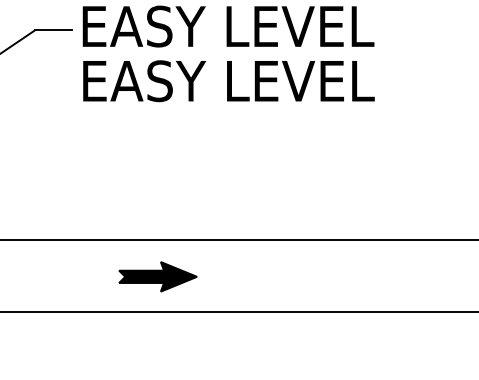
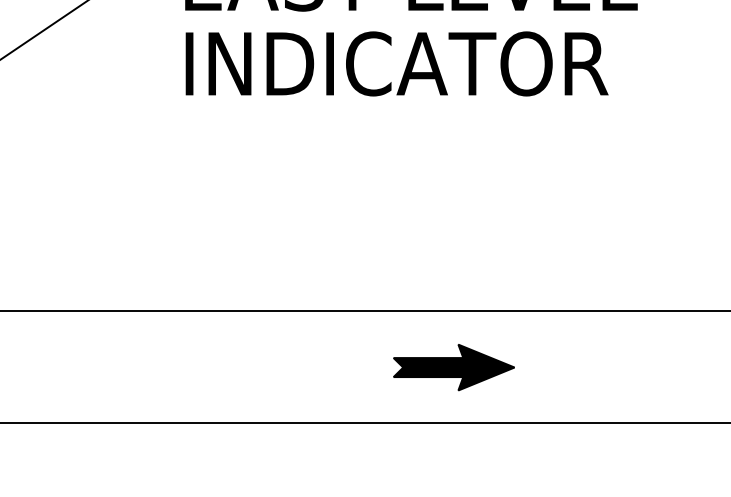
text: (231, 81) -> (415, 64), EASY LEVEL -> INDICATOR
part: (157, 276) -> (453, 367), moved

